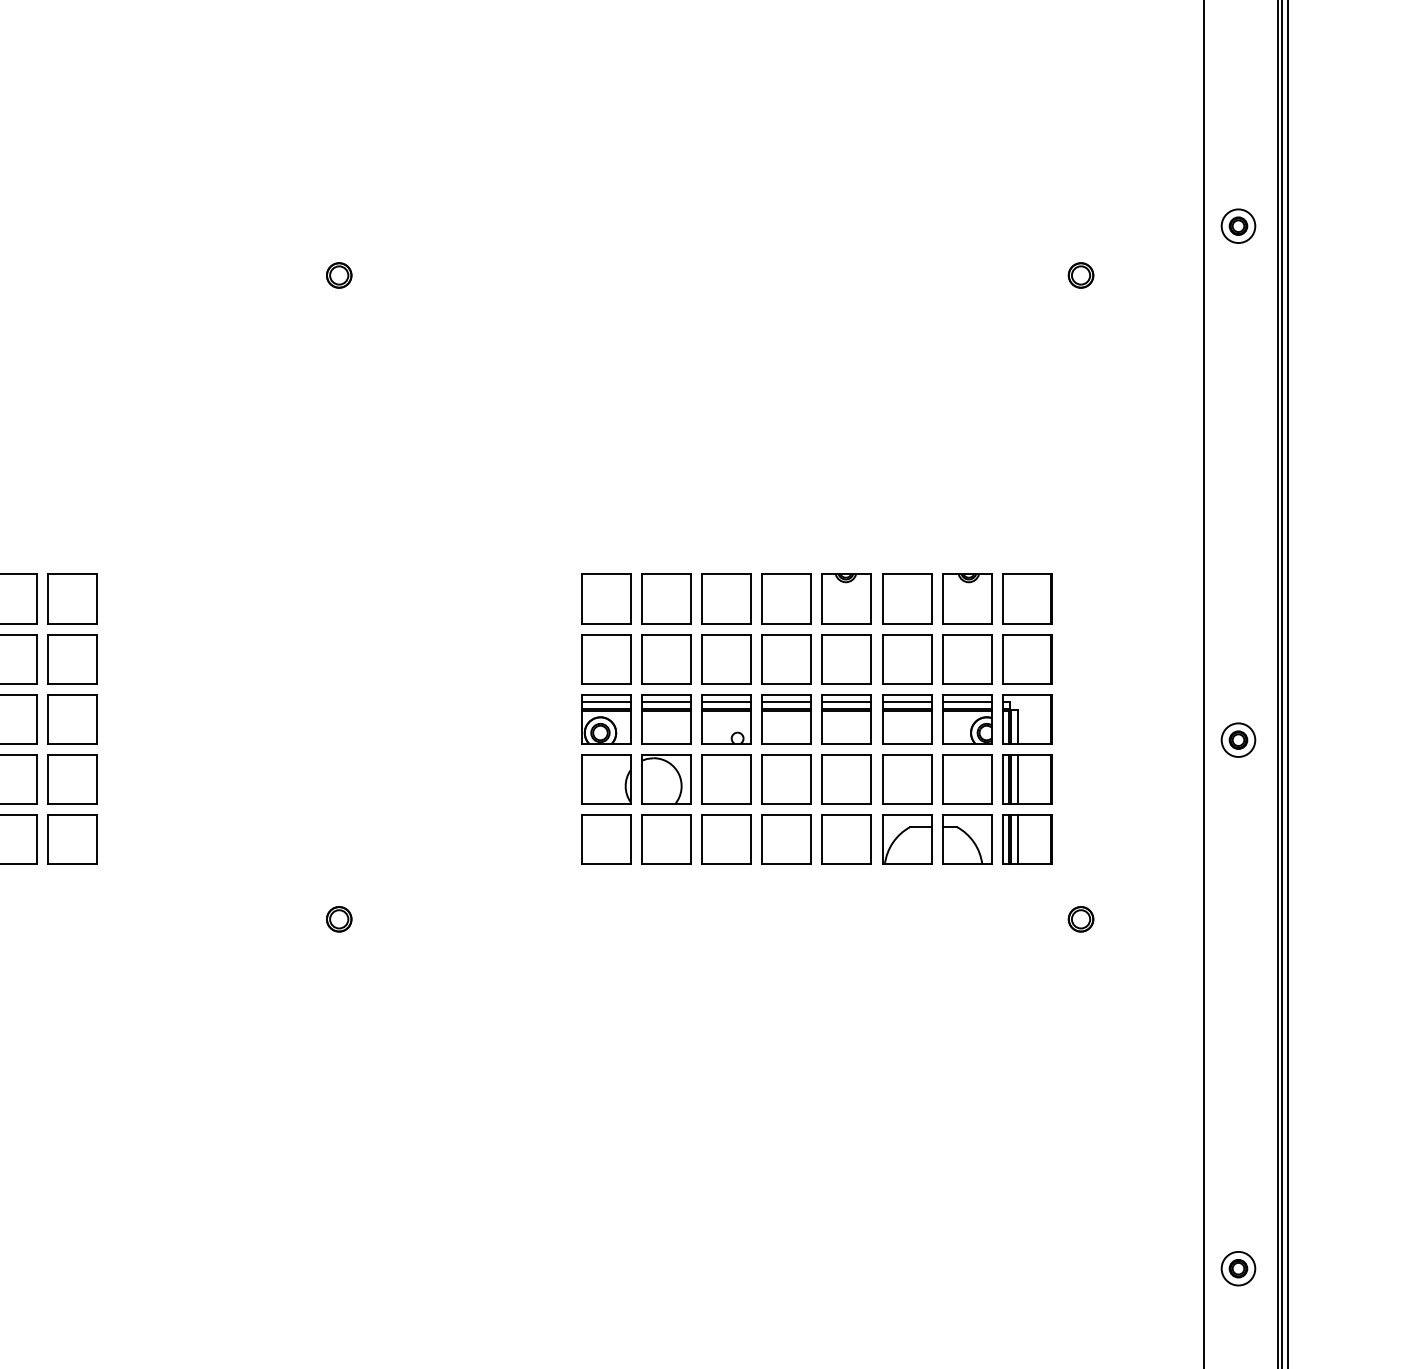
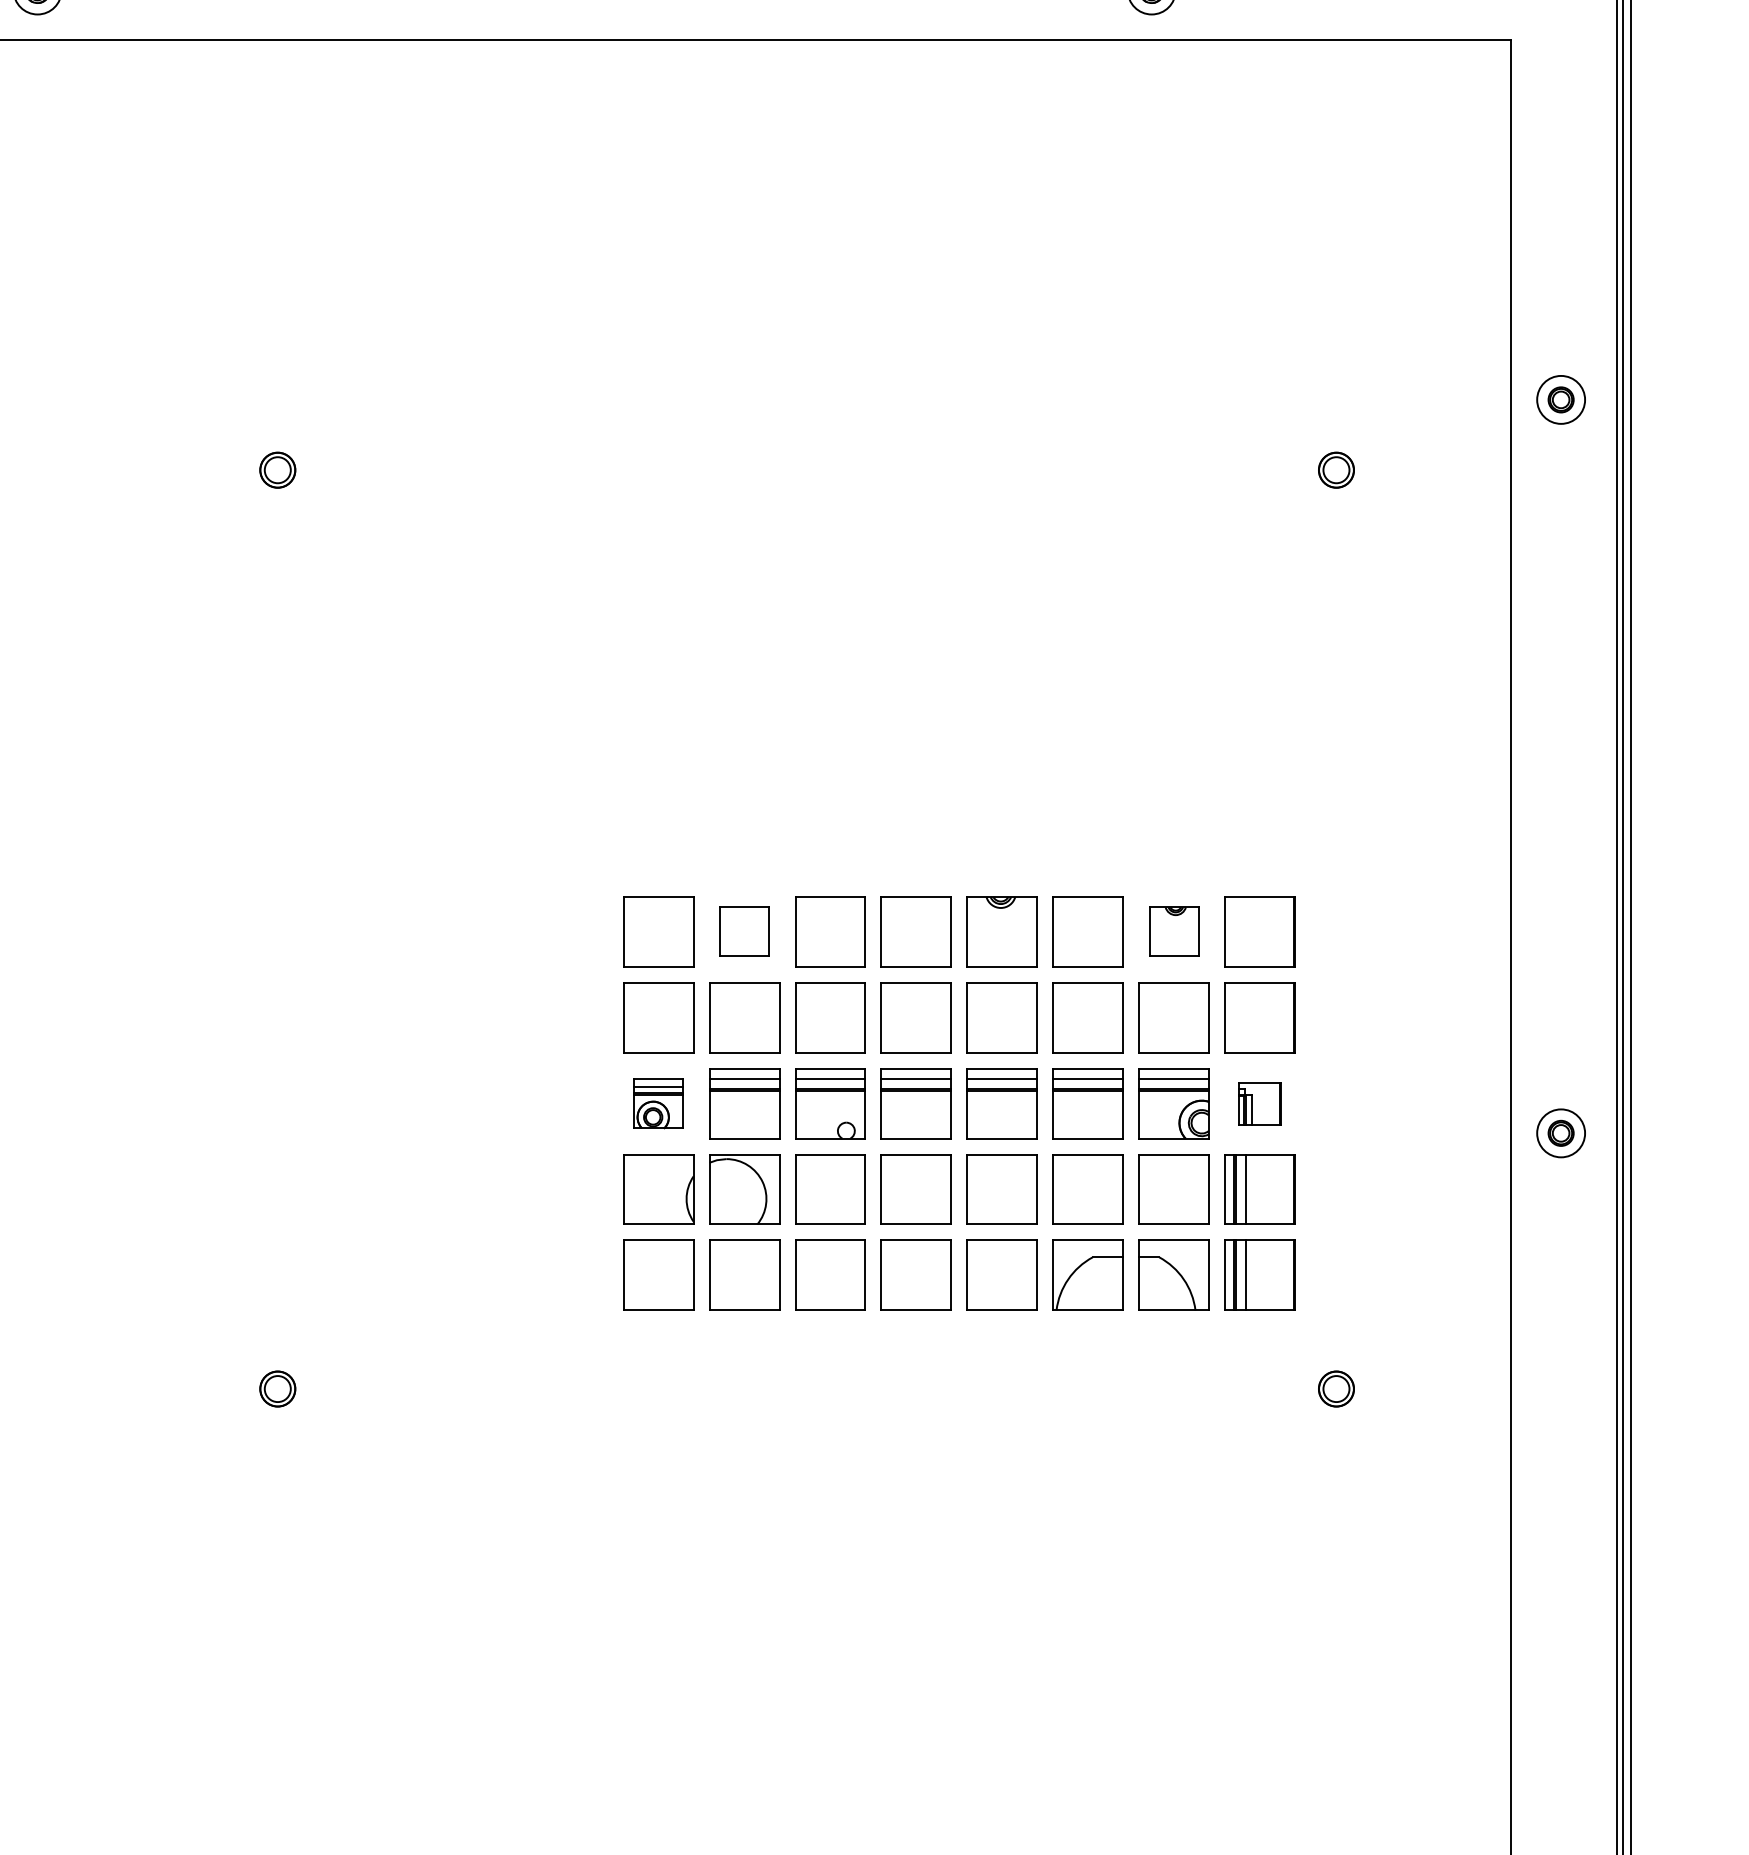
part: (666, 598) -> (744, 931), size x0.7
part: (967, 598) -> (1174, 931), size x0.7
part: (606, 719) -> (659, 1103), size x0.7
part: (1027, 719) -> (1260, 1103), size x0.6

